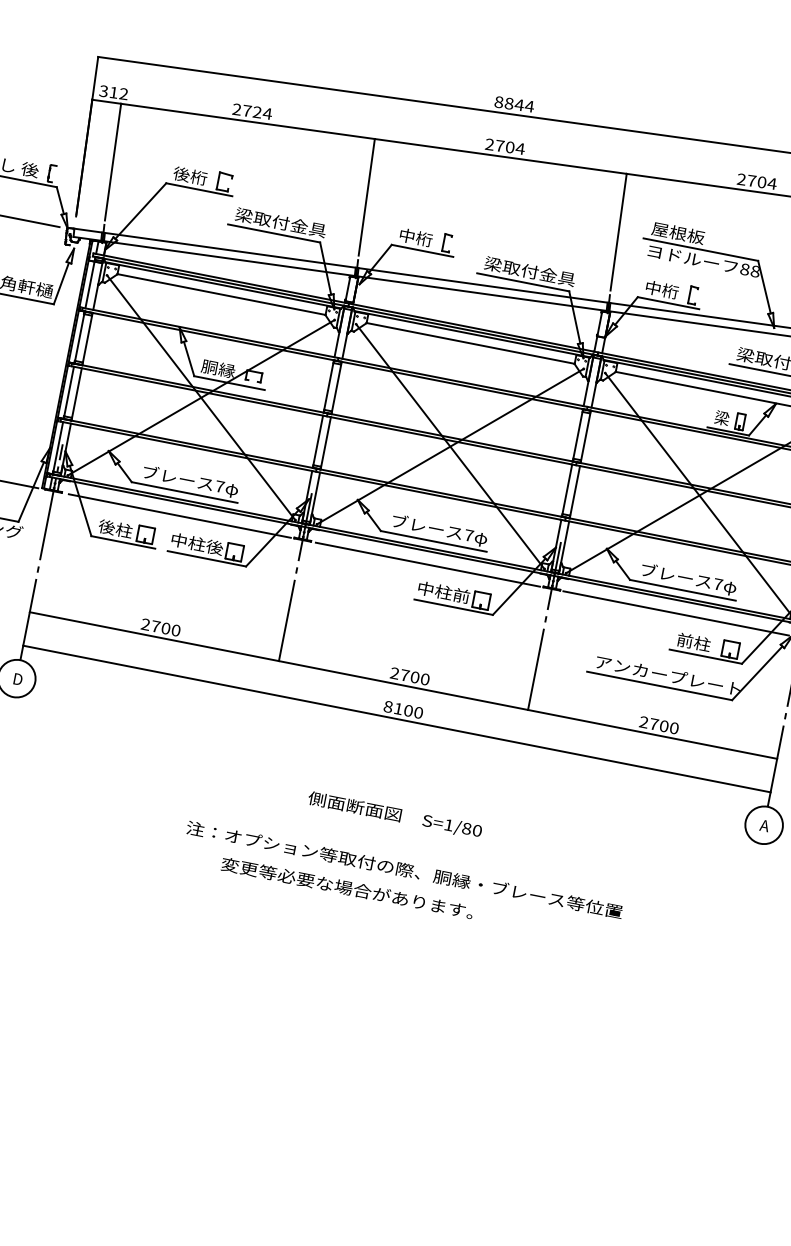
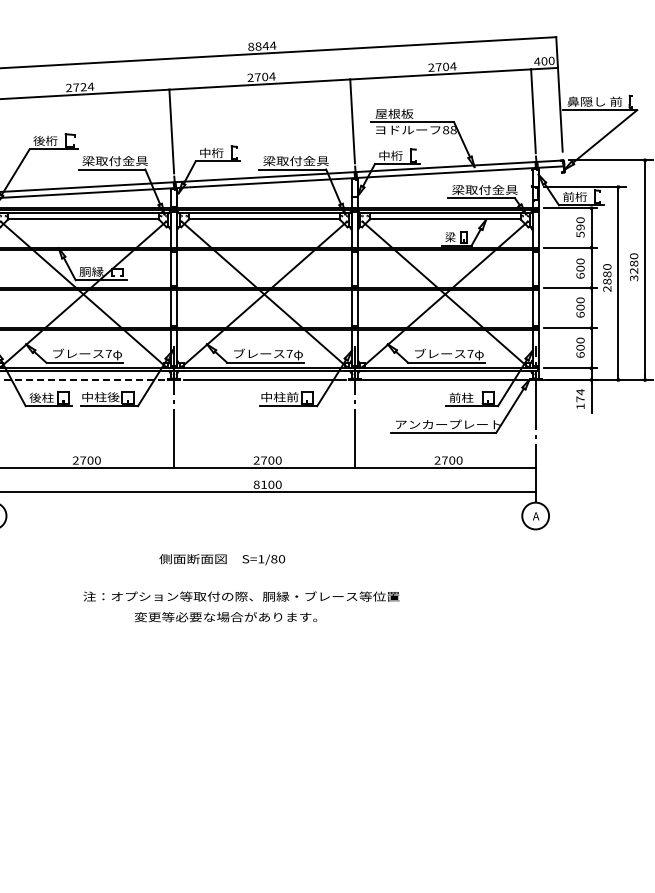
line: (179, 516) -> (84, 380), solid -> dashed
text: (395, 815) -> (222, 559), moved
text: (404, 869) -> (241, 596), moved
text: (348, 888) -> (226, 617), moved

